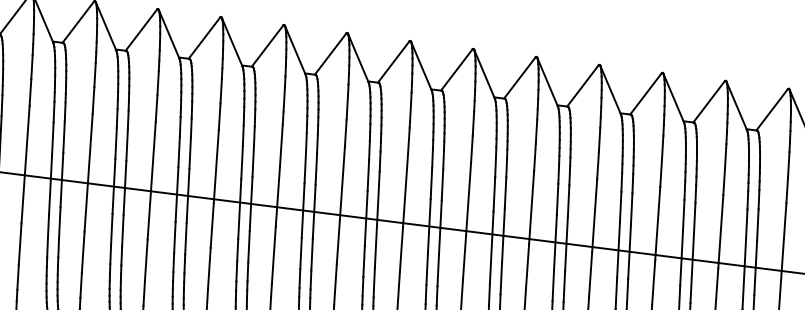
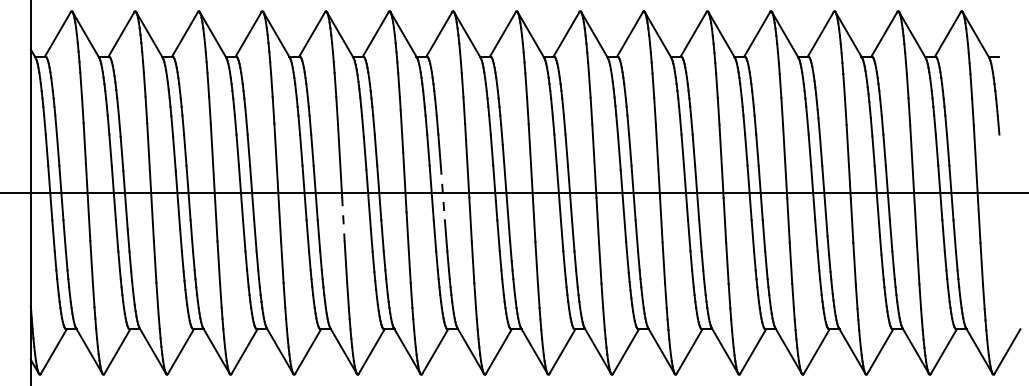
line: (313, 212) -> (442, 193), solid -> dashed
line: (212, 225) -> (343, 219), solid -> dashed

